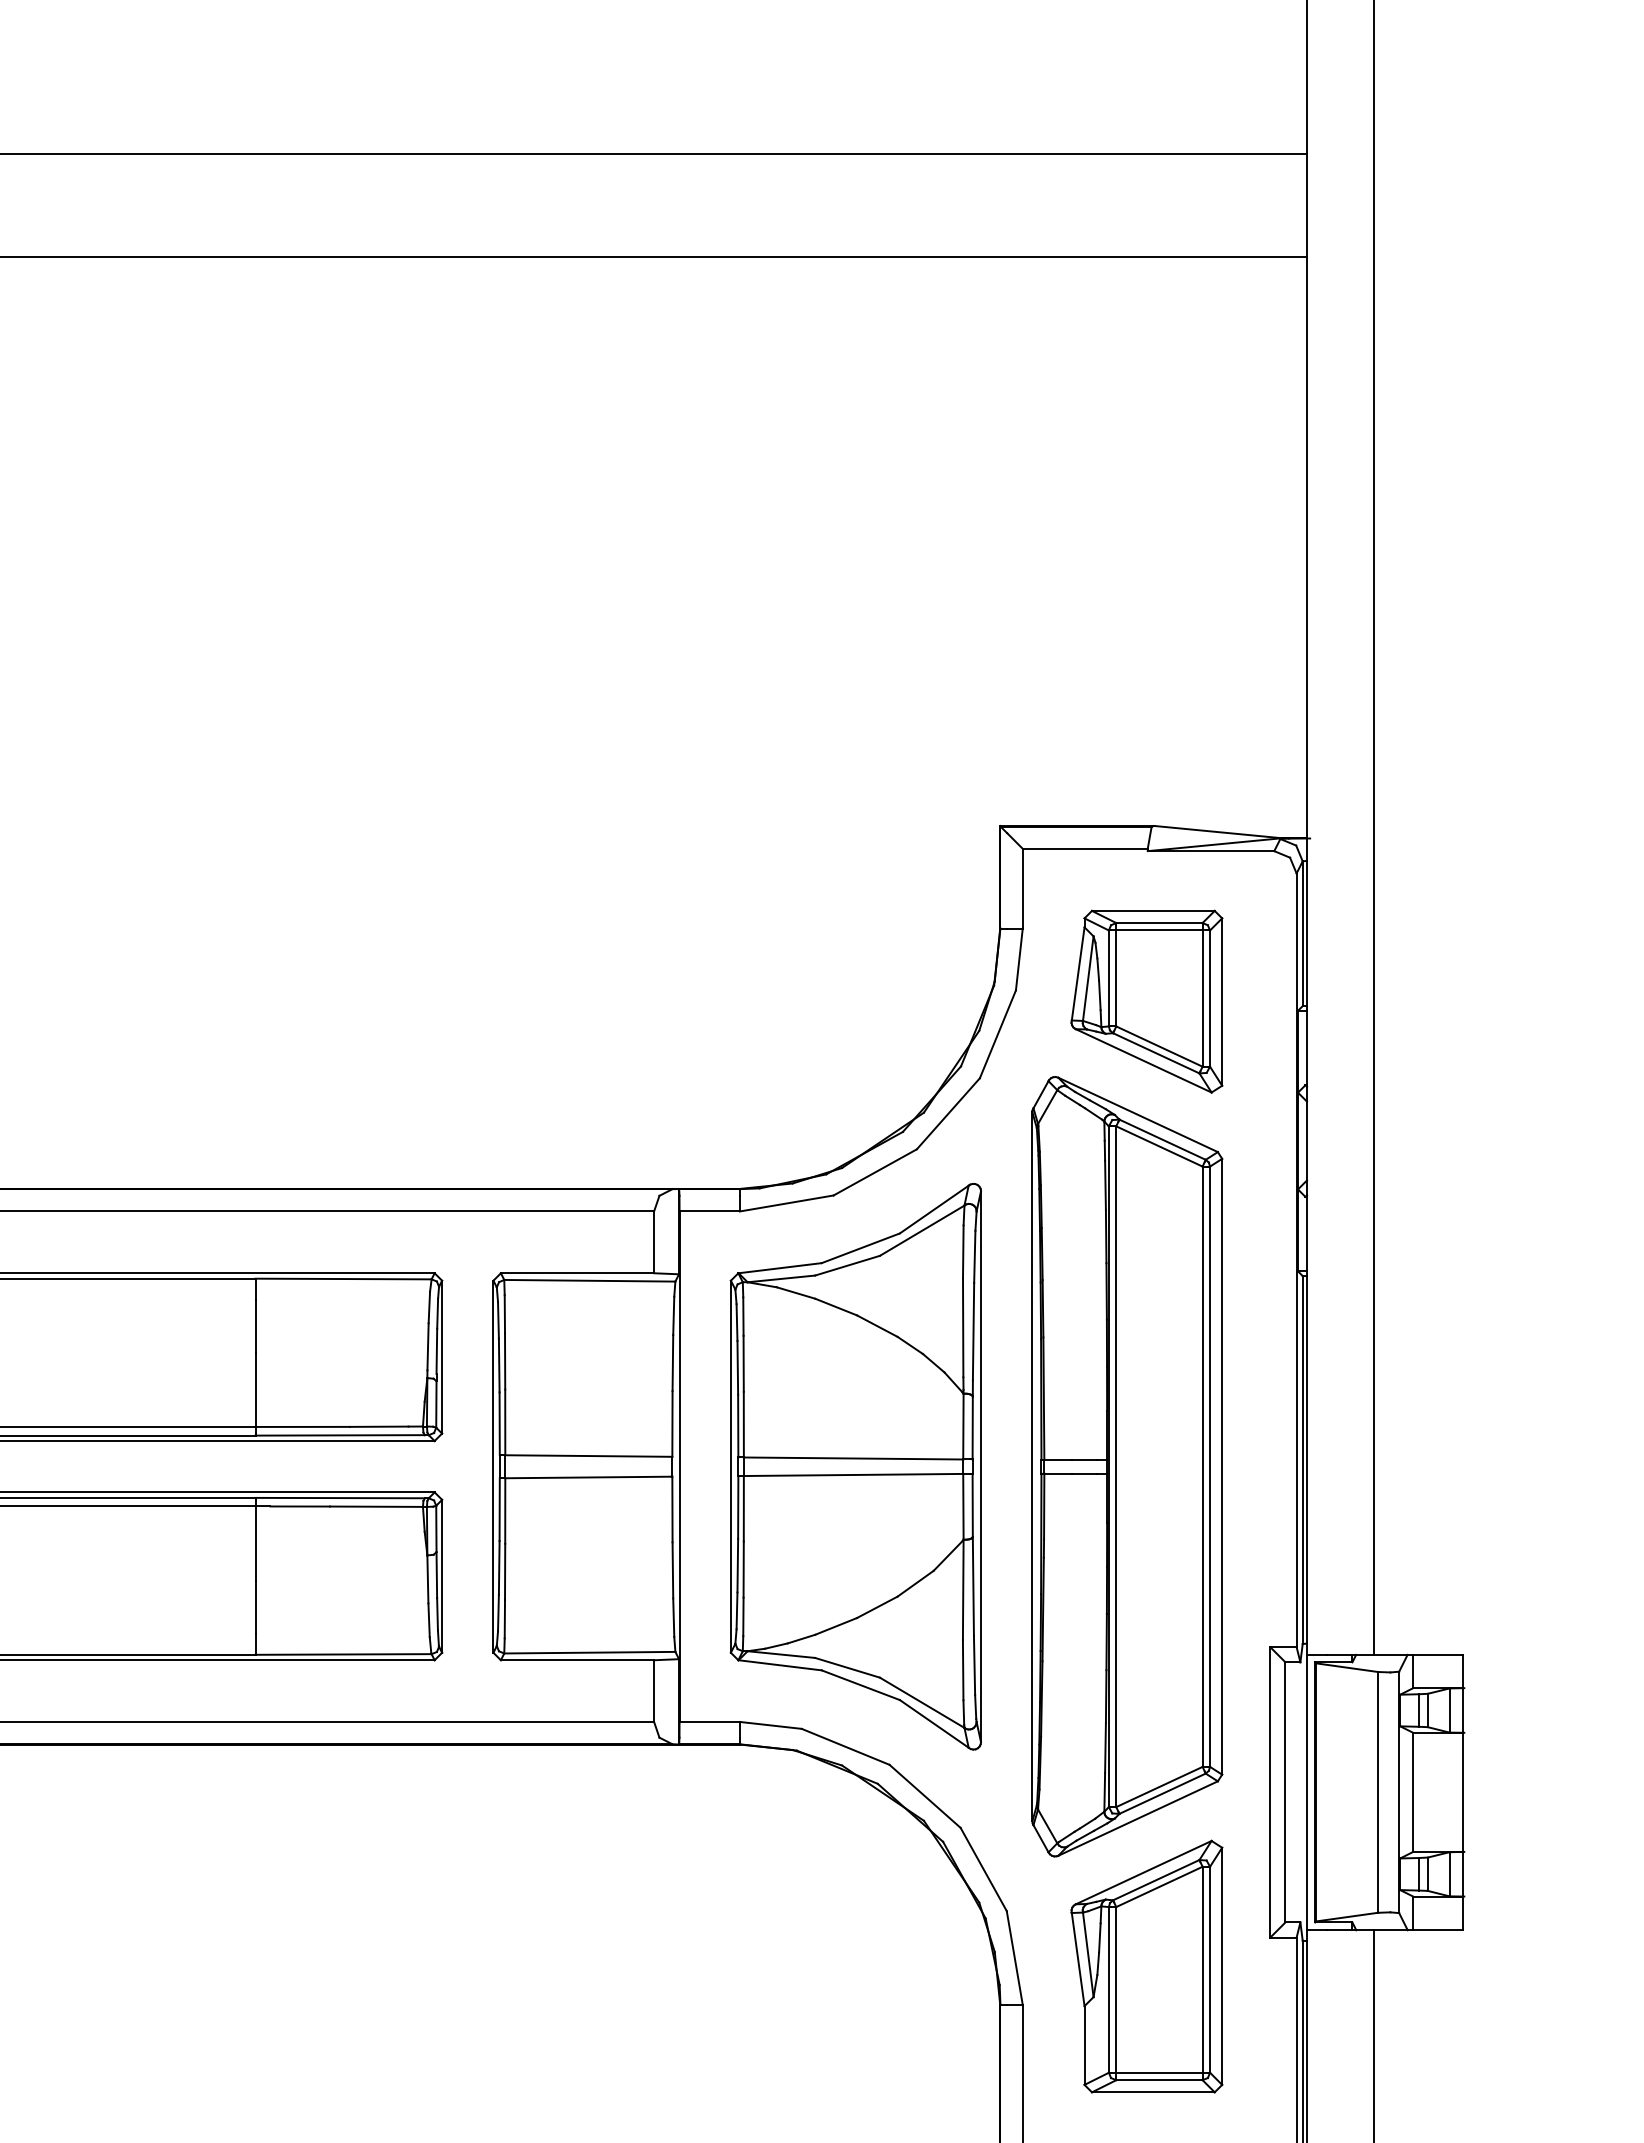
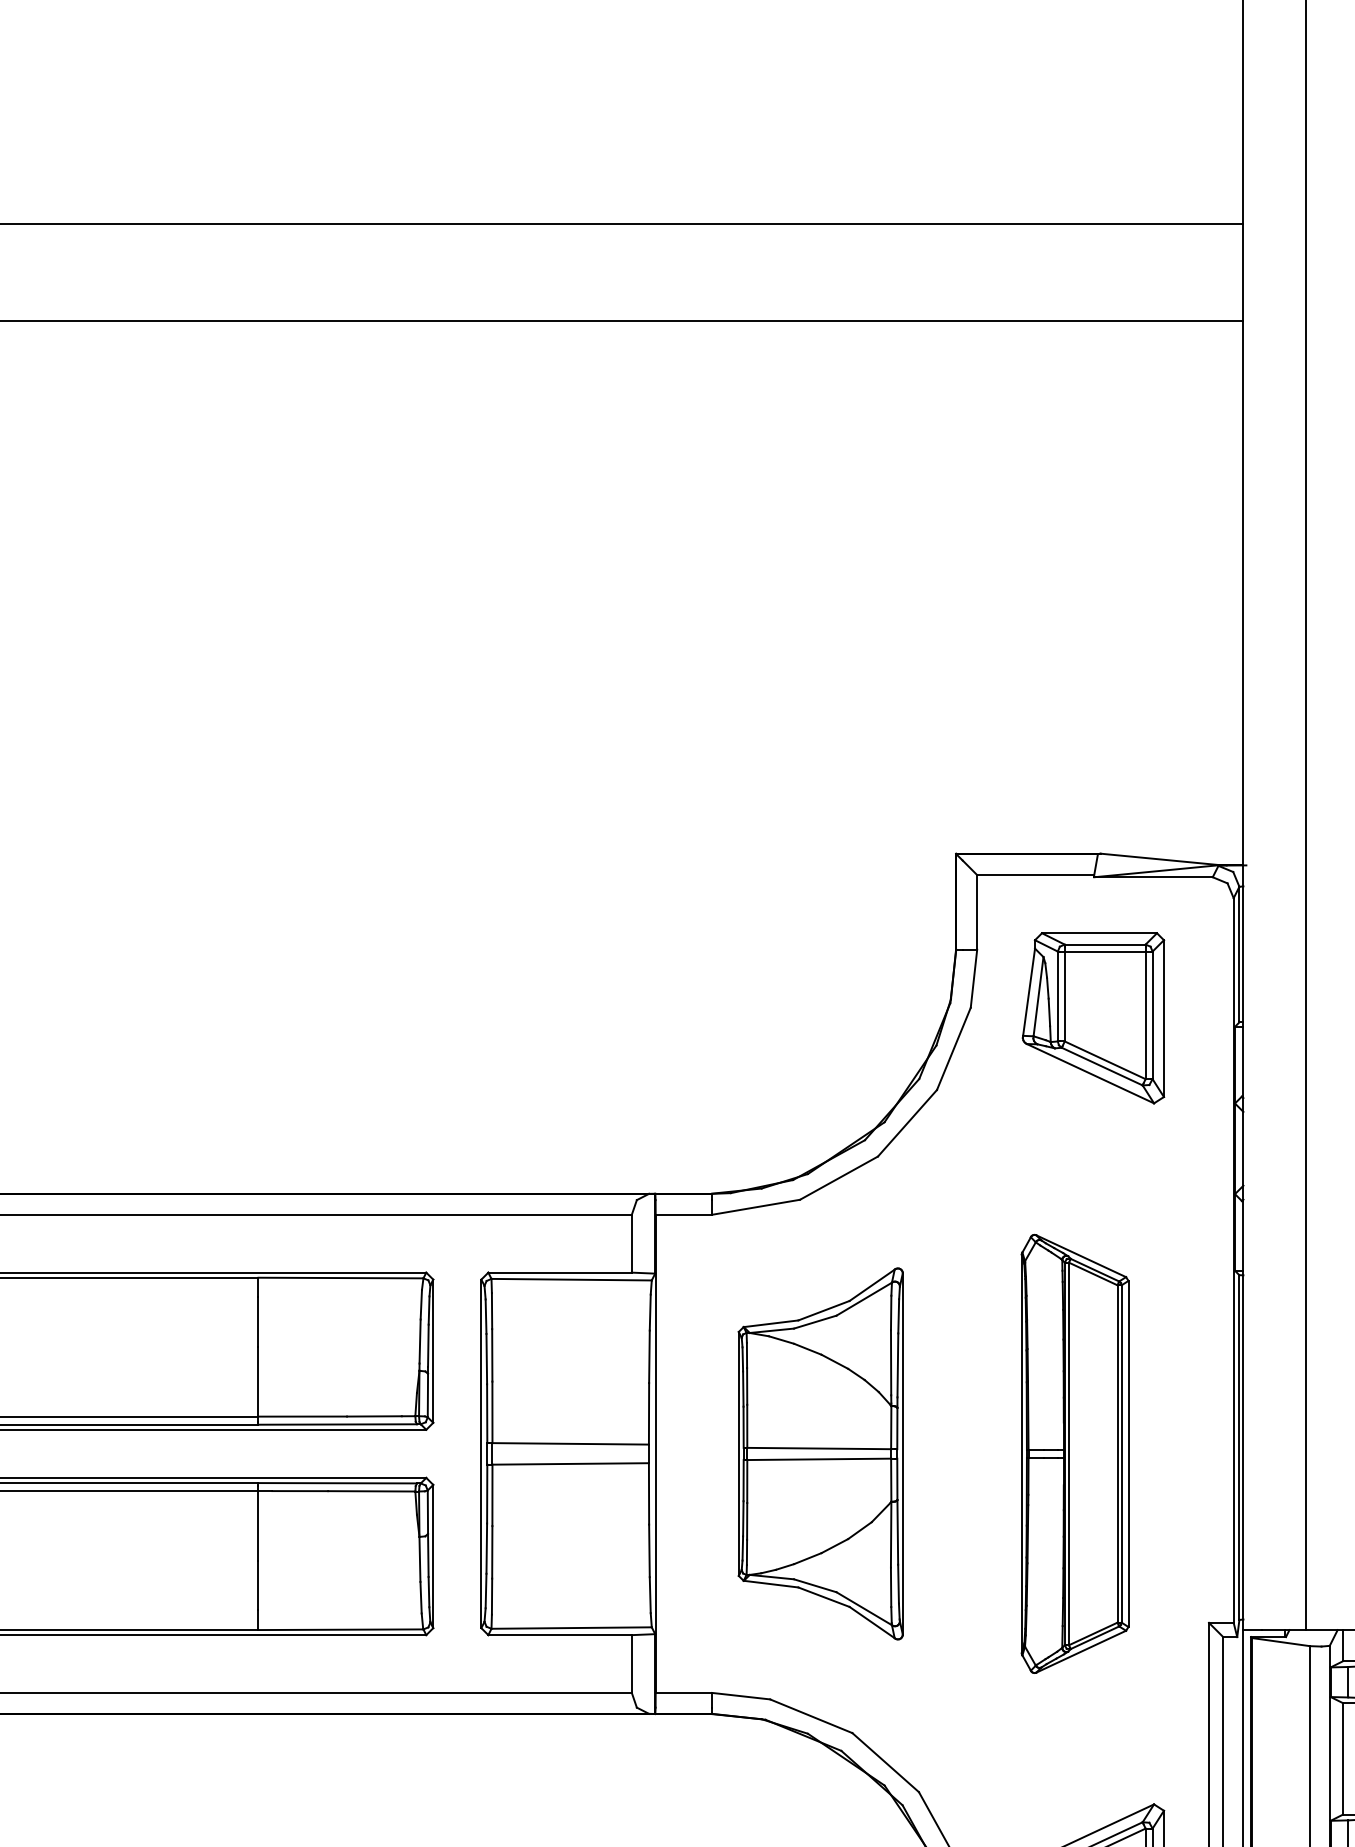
part: (855, 1466) -> (820, 1453), size x0.7
part: (1127, 1466) -> (1075, 1453), size x0.6

